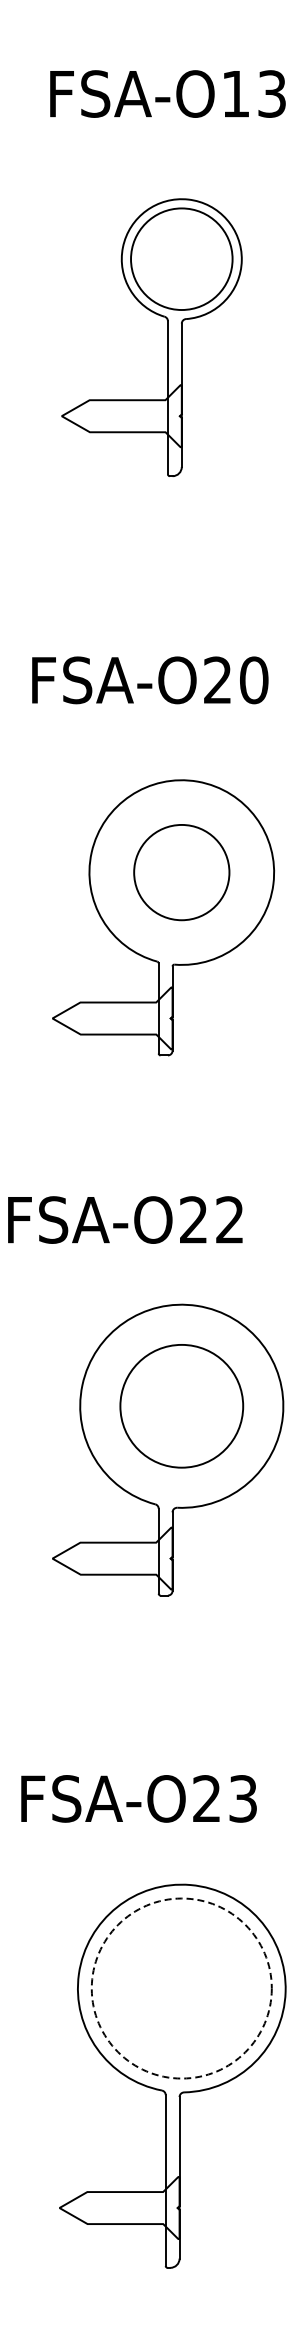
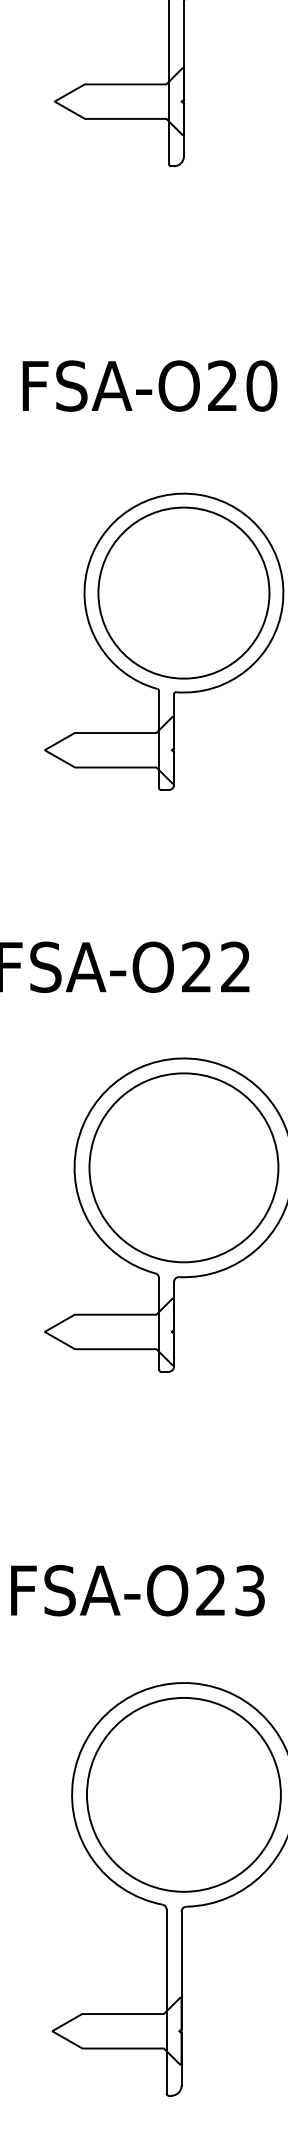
circle: (181, 872) -> (183, 593), size x1.67
circle: (181, 1406) -> (183, 1168), size x1.43
circle: (181, 1988) -> (183, 1794), dashed -> solid

